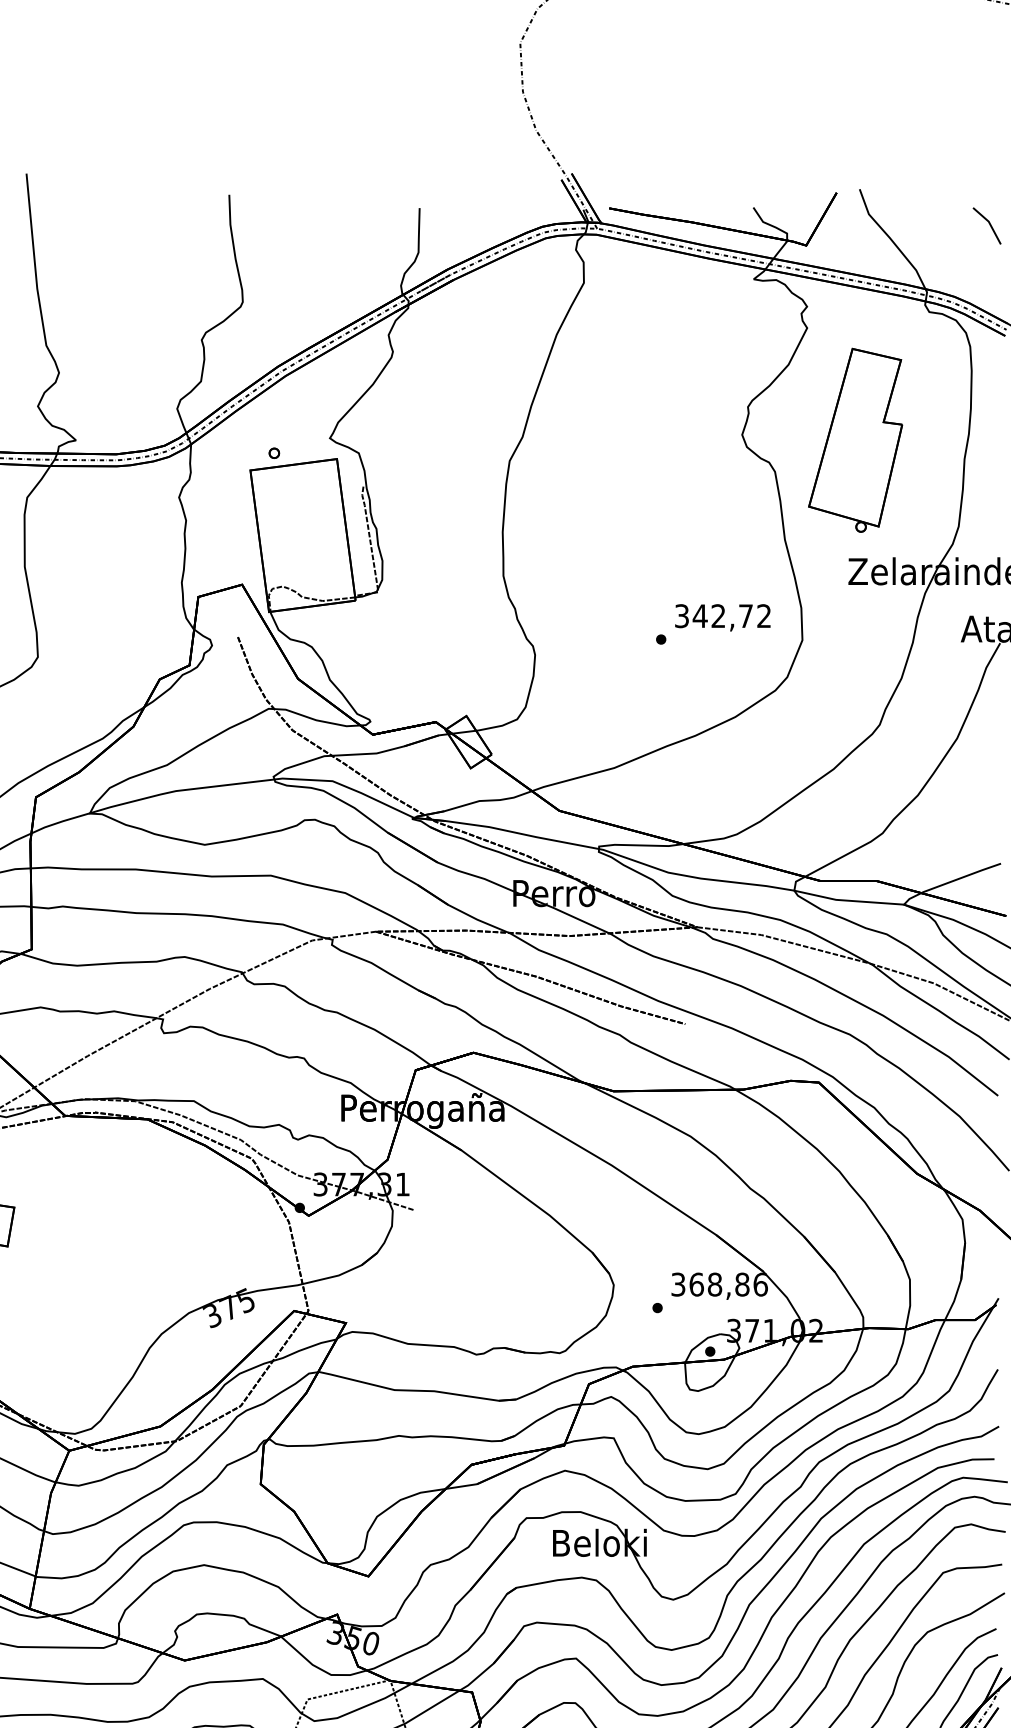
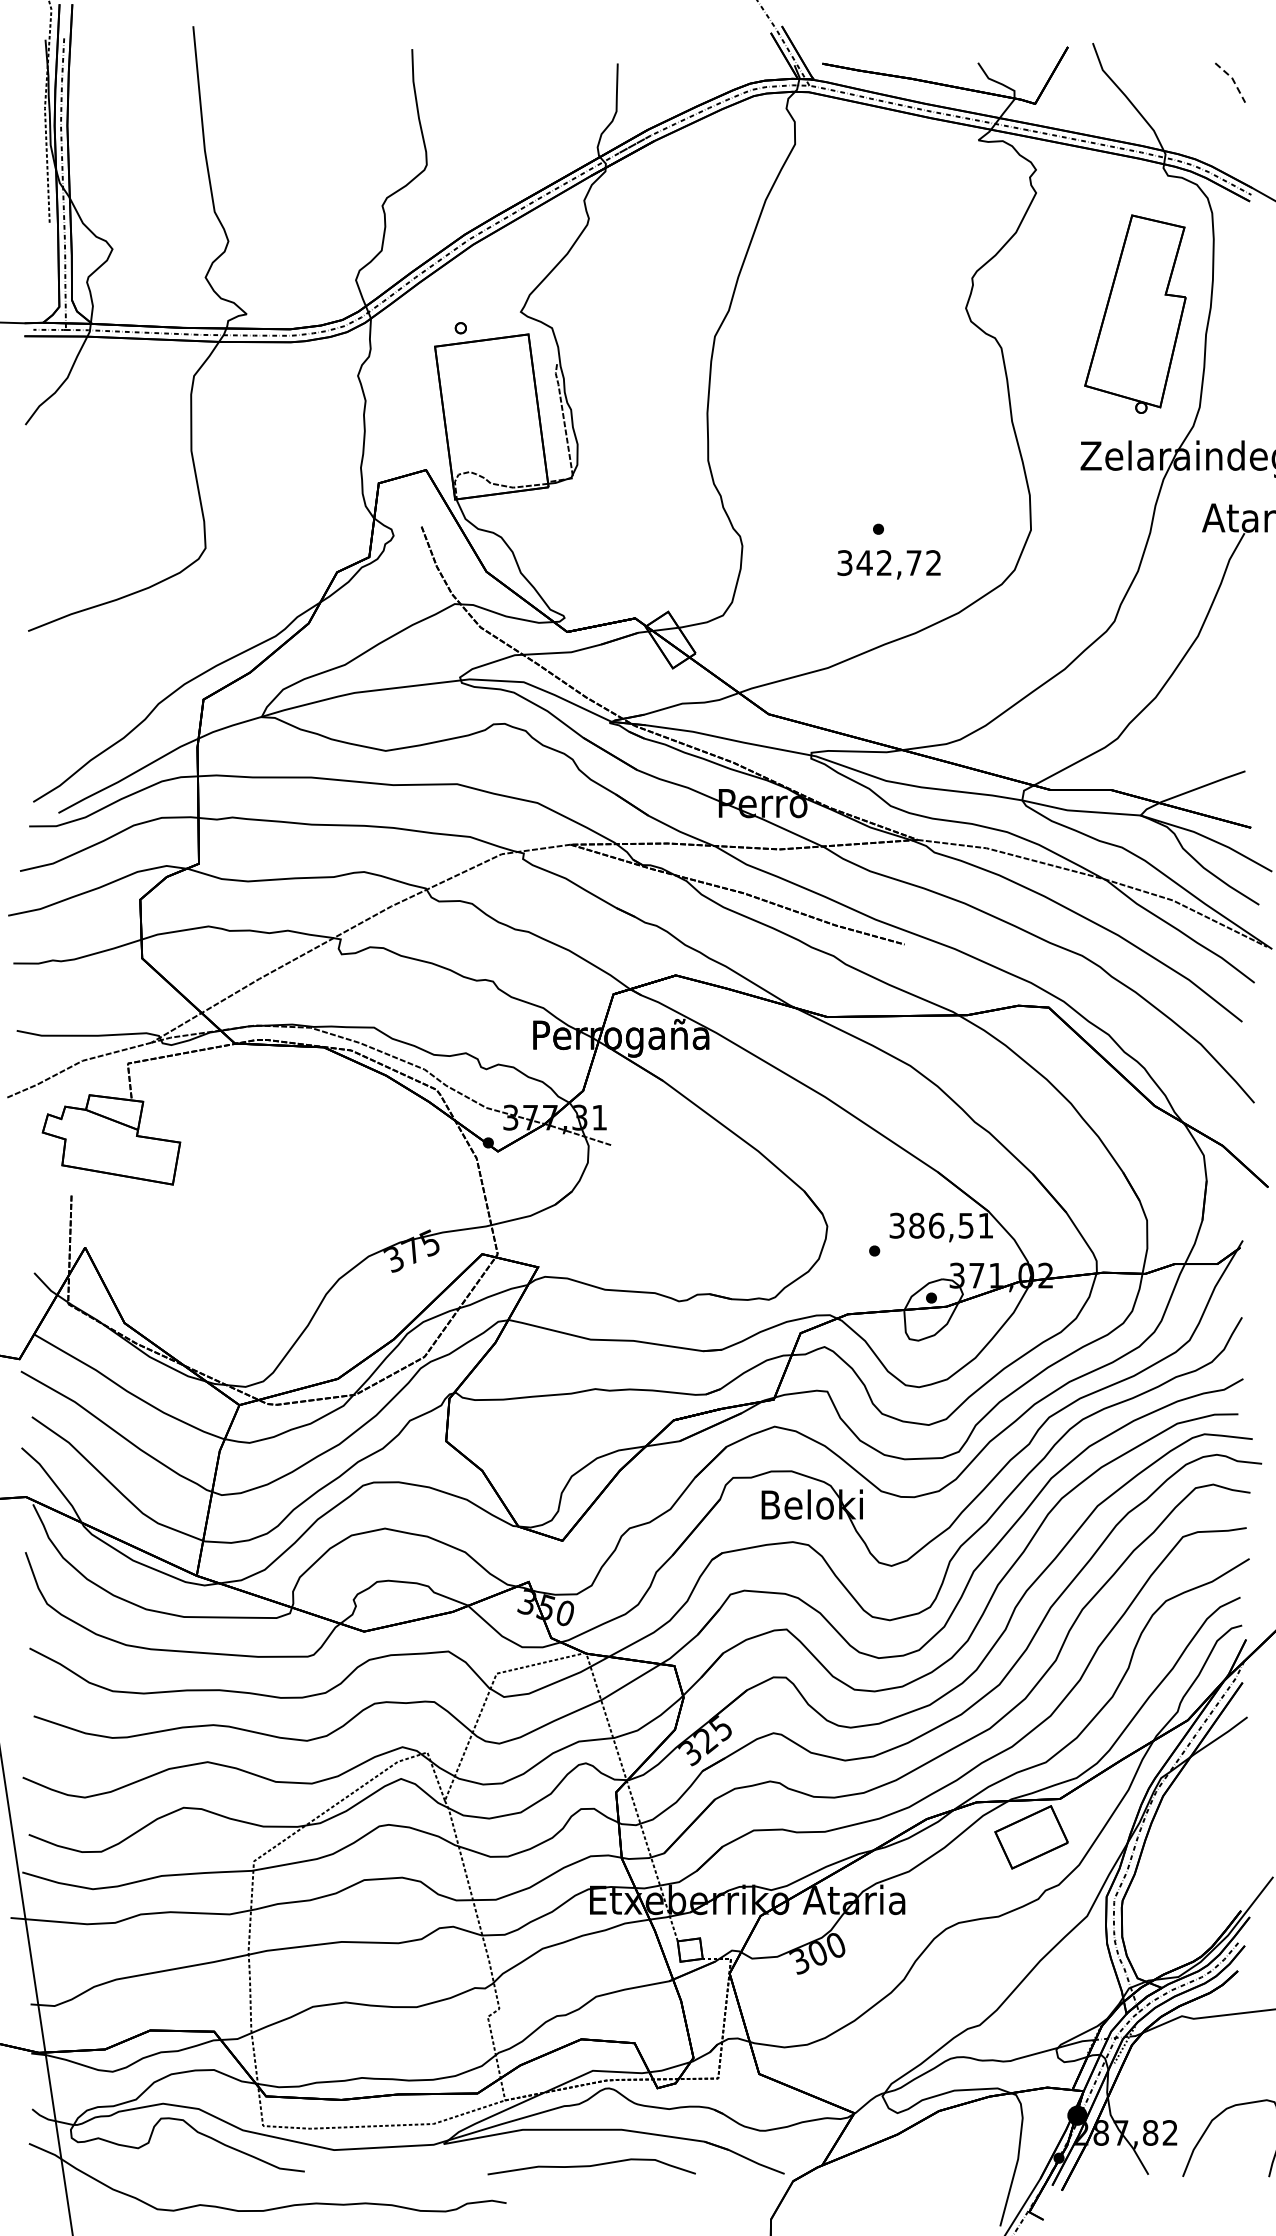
line: (989, 222) -> (1233, 79), solid -> dashed
part: (855, 439) -> (1135, 313), moved
text: (722, 617) -> (888, 564), moved
text: (728, 1284) -> (951, 1225), 368,86 -> 386,51

